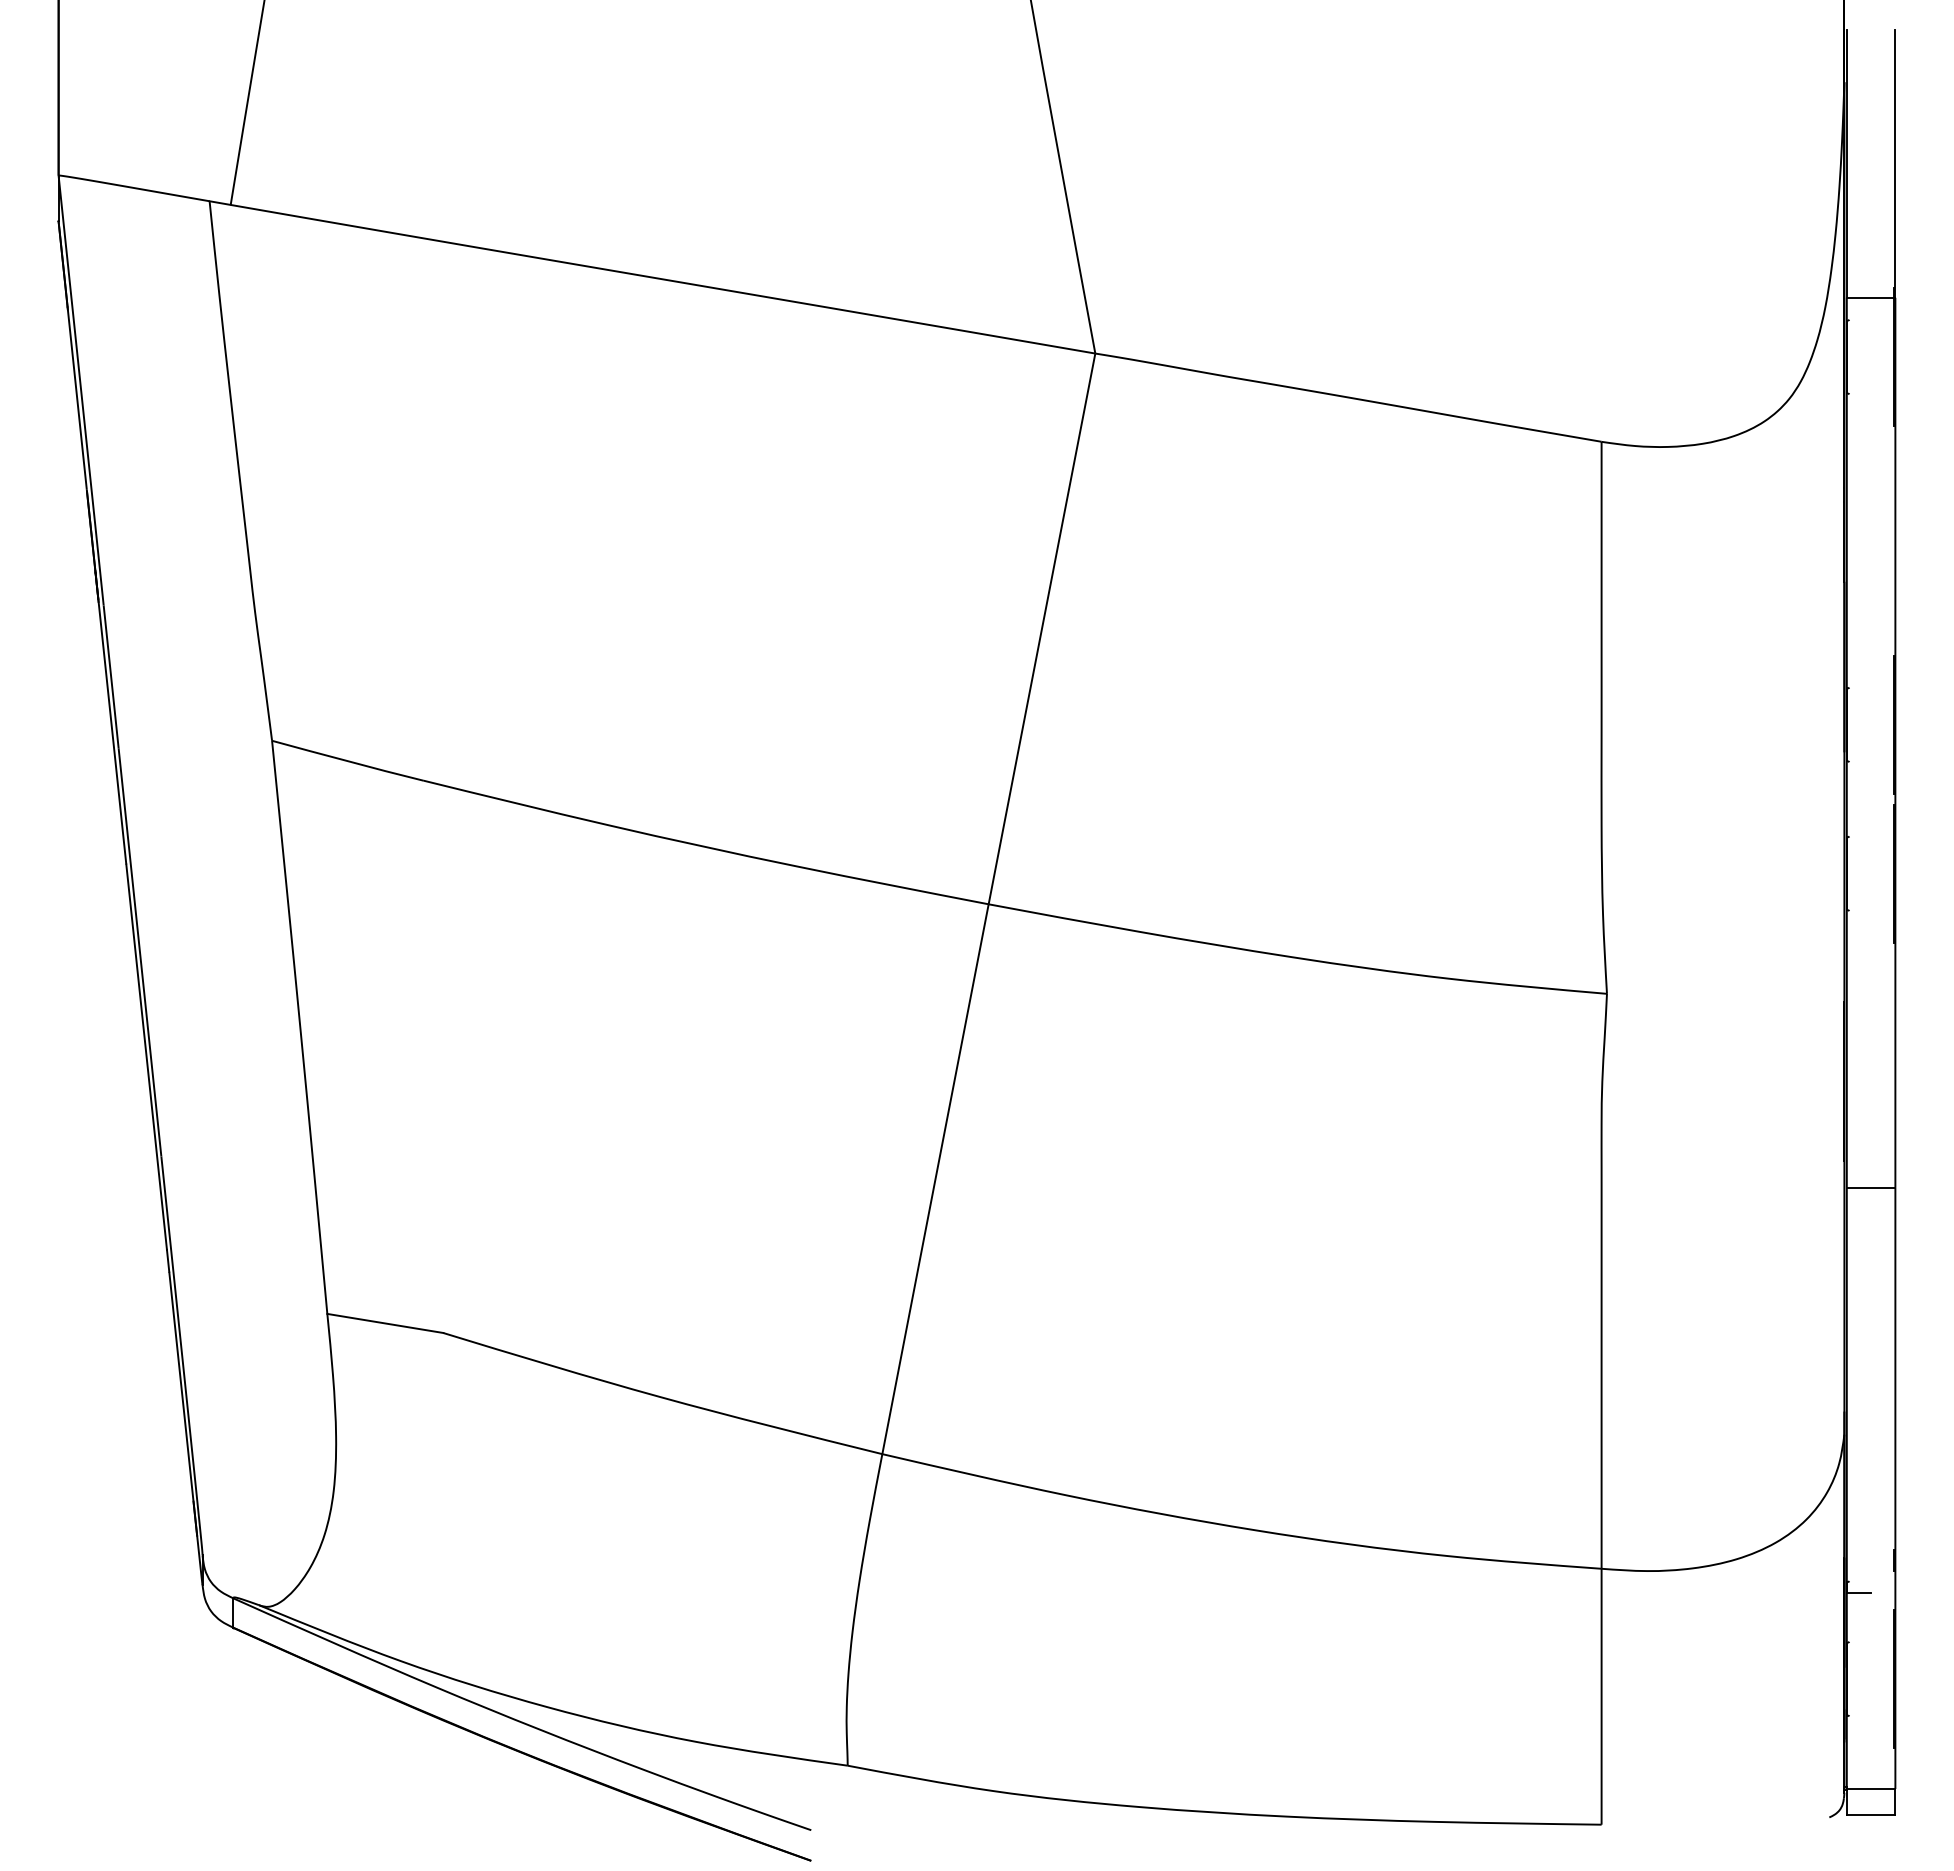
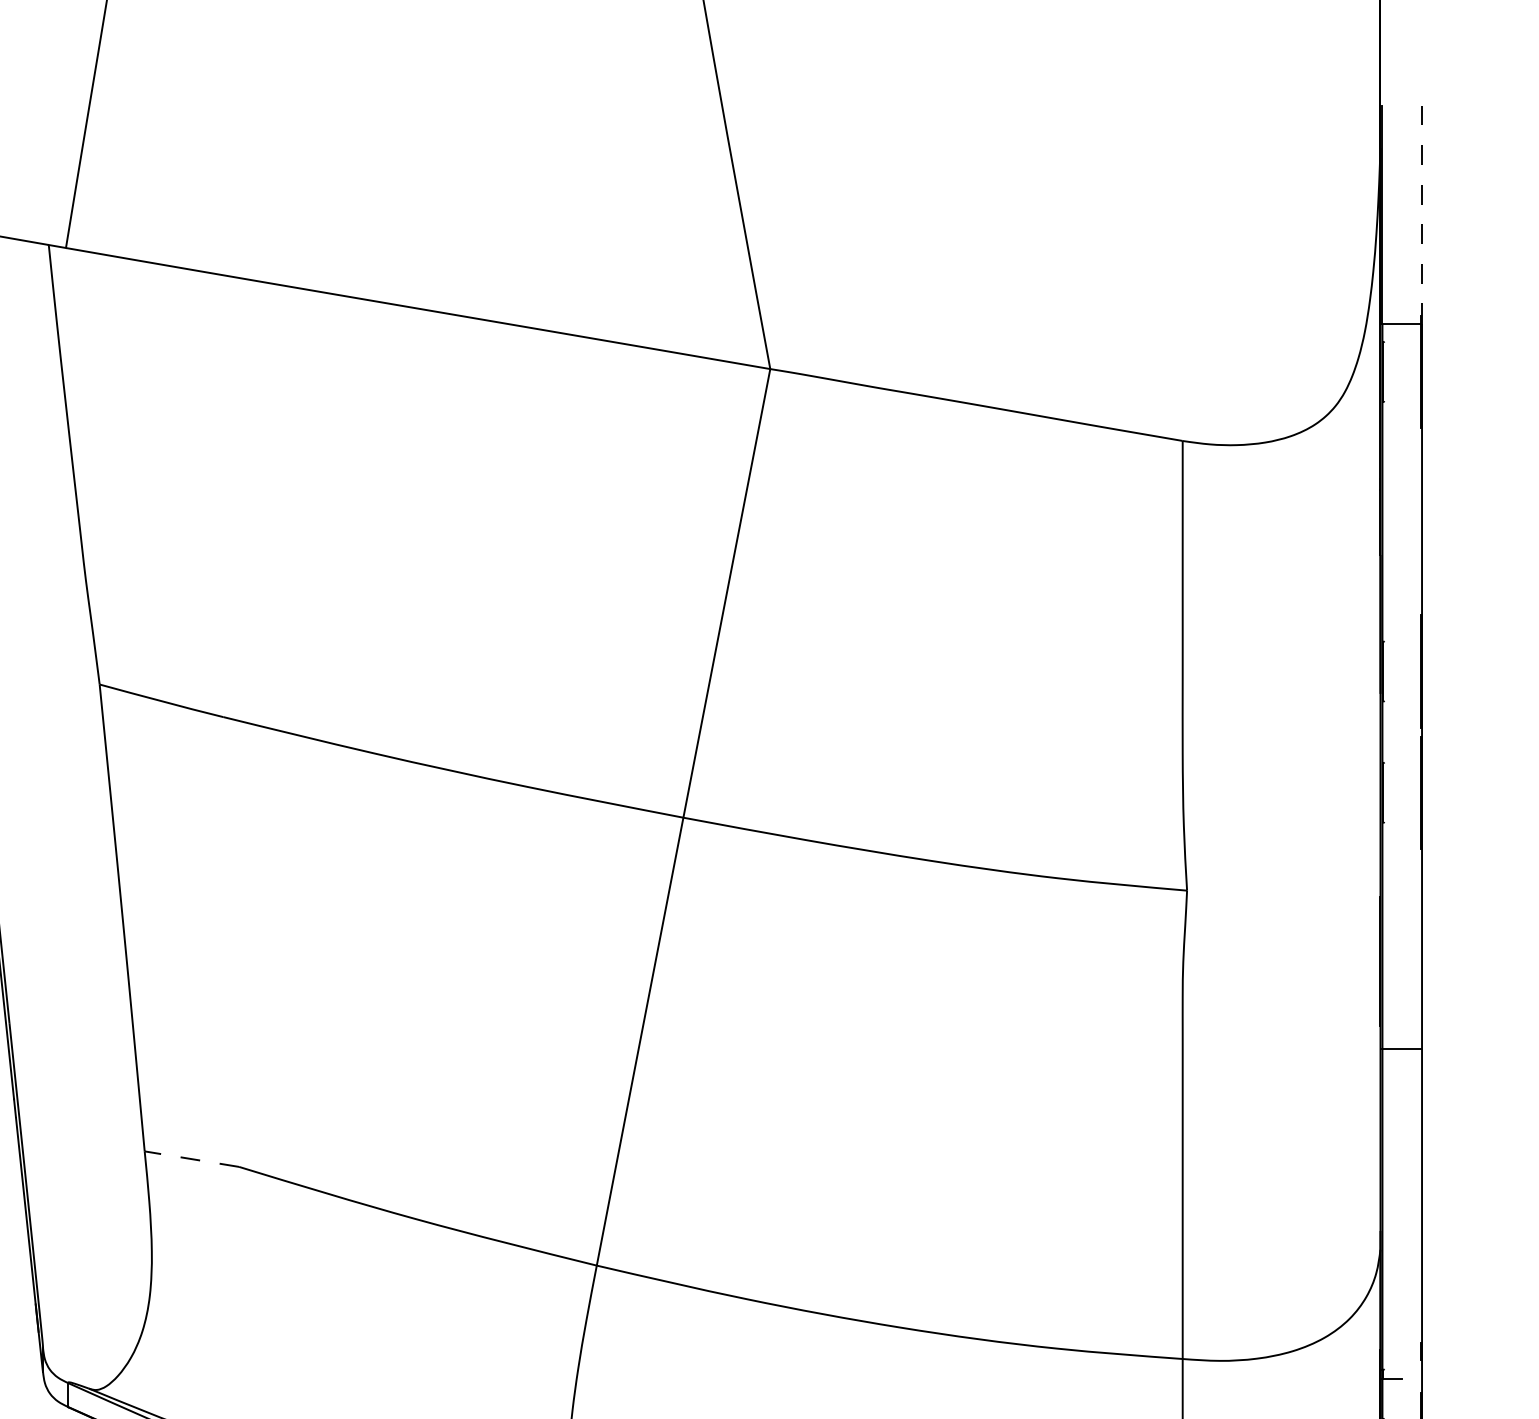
line: (1895, 163) -> (1422, 214), solid -> dashed
line: (385, 1323) -> (192, 1159), solid -> dashed

